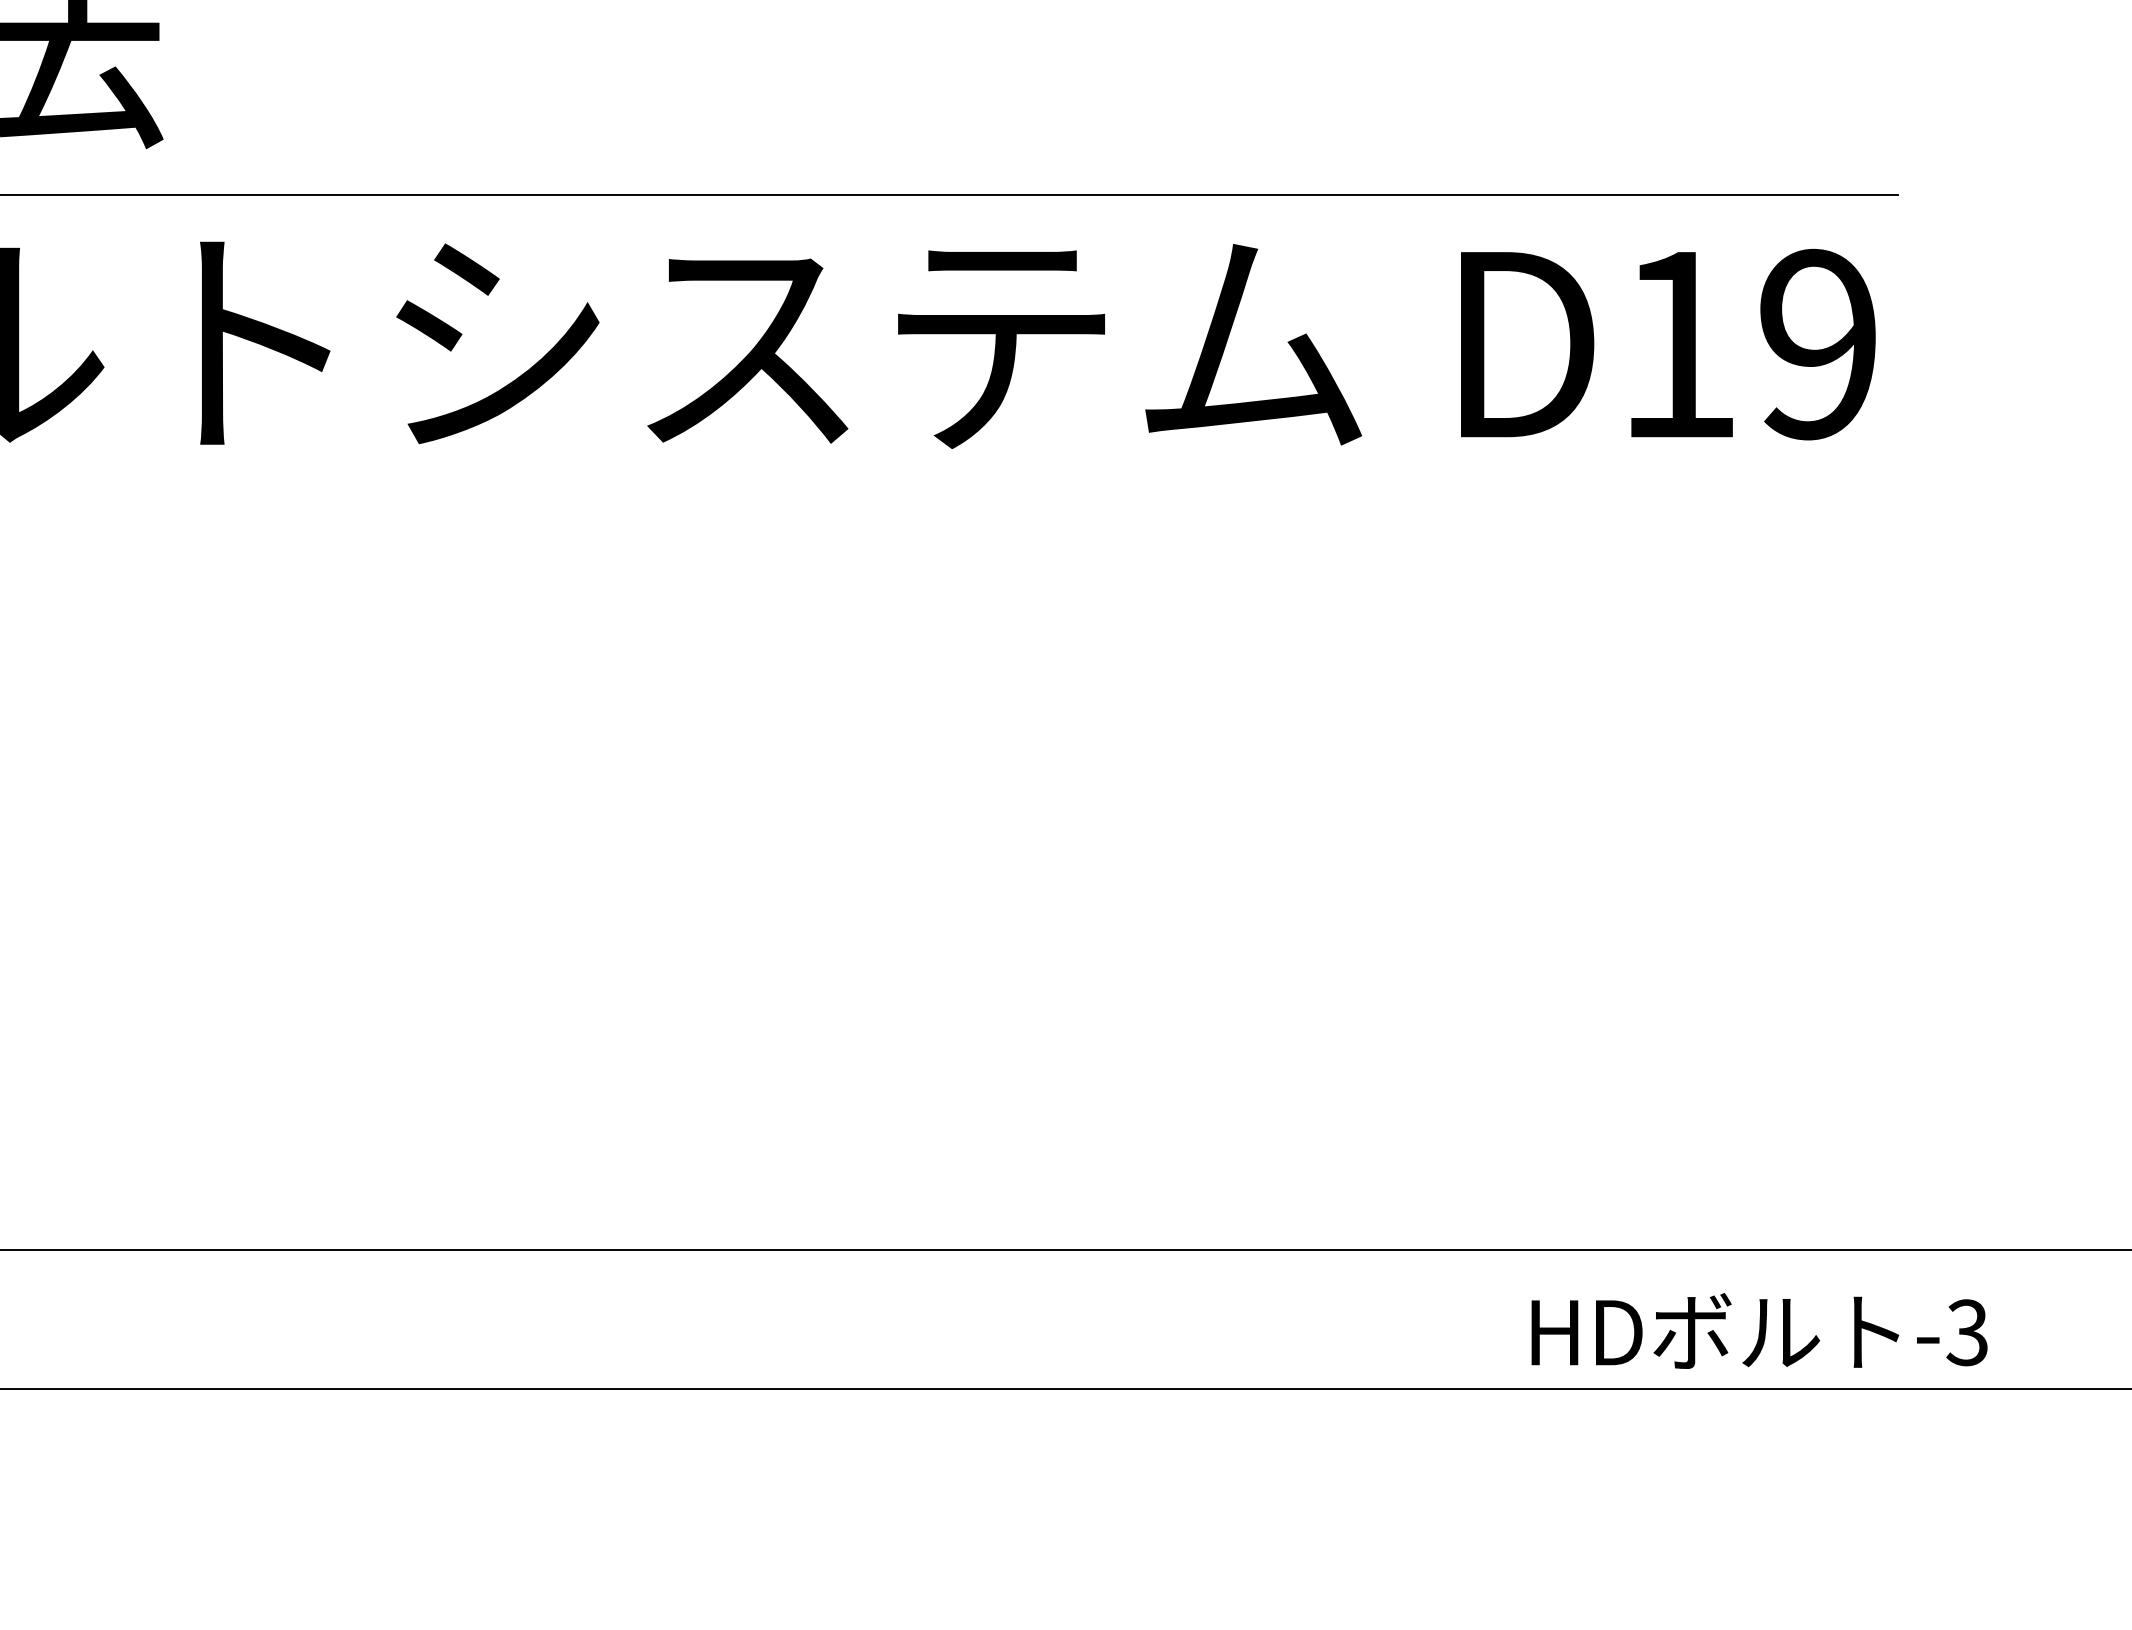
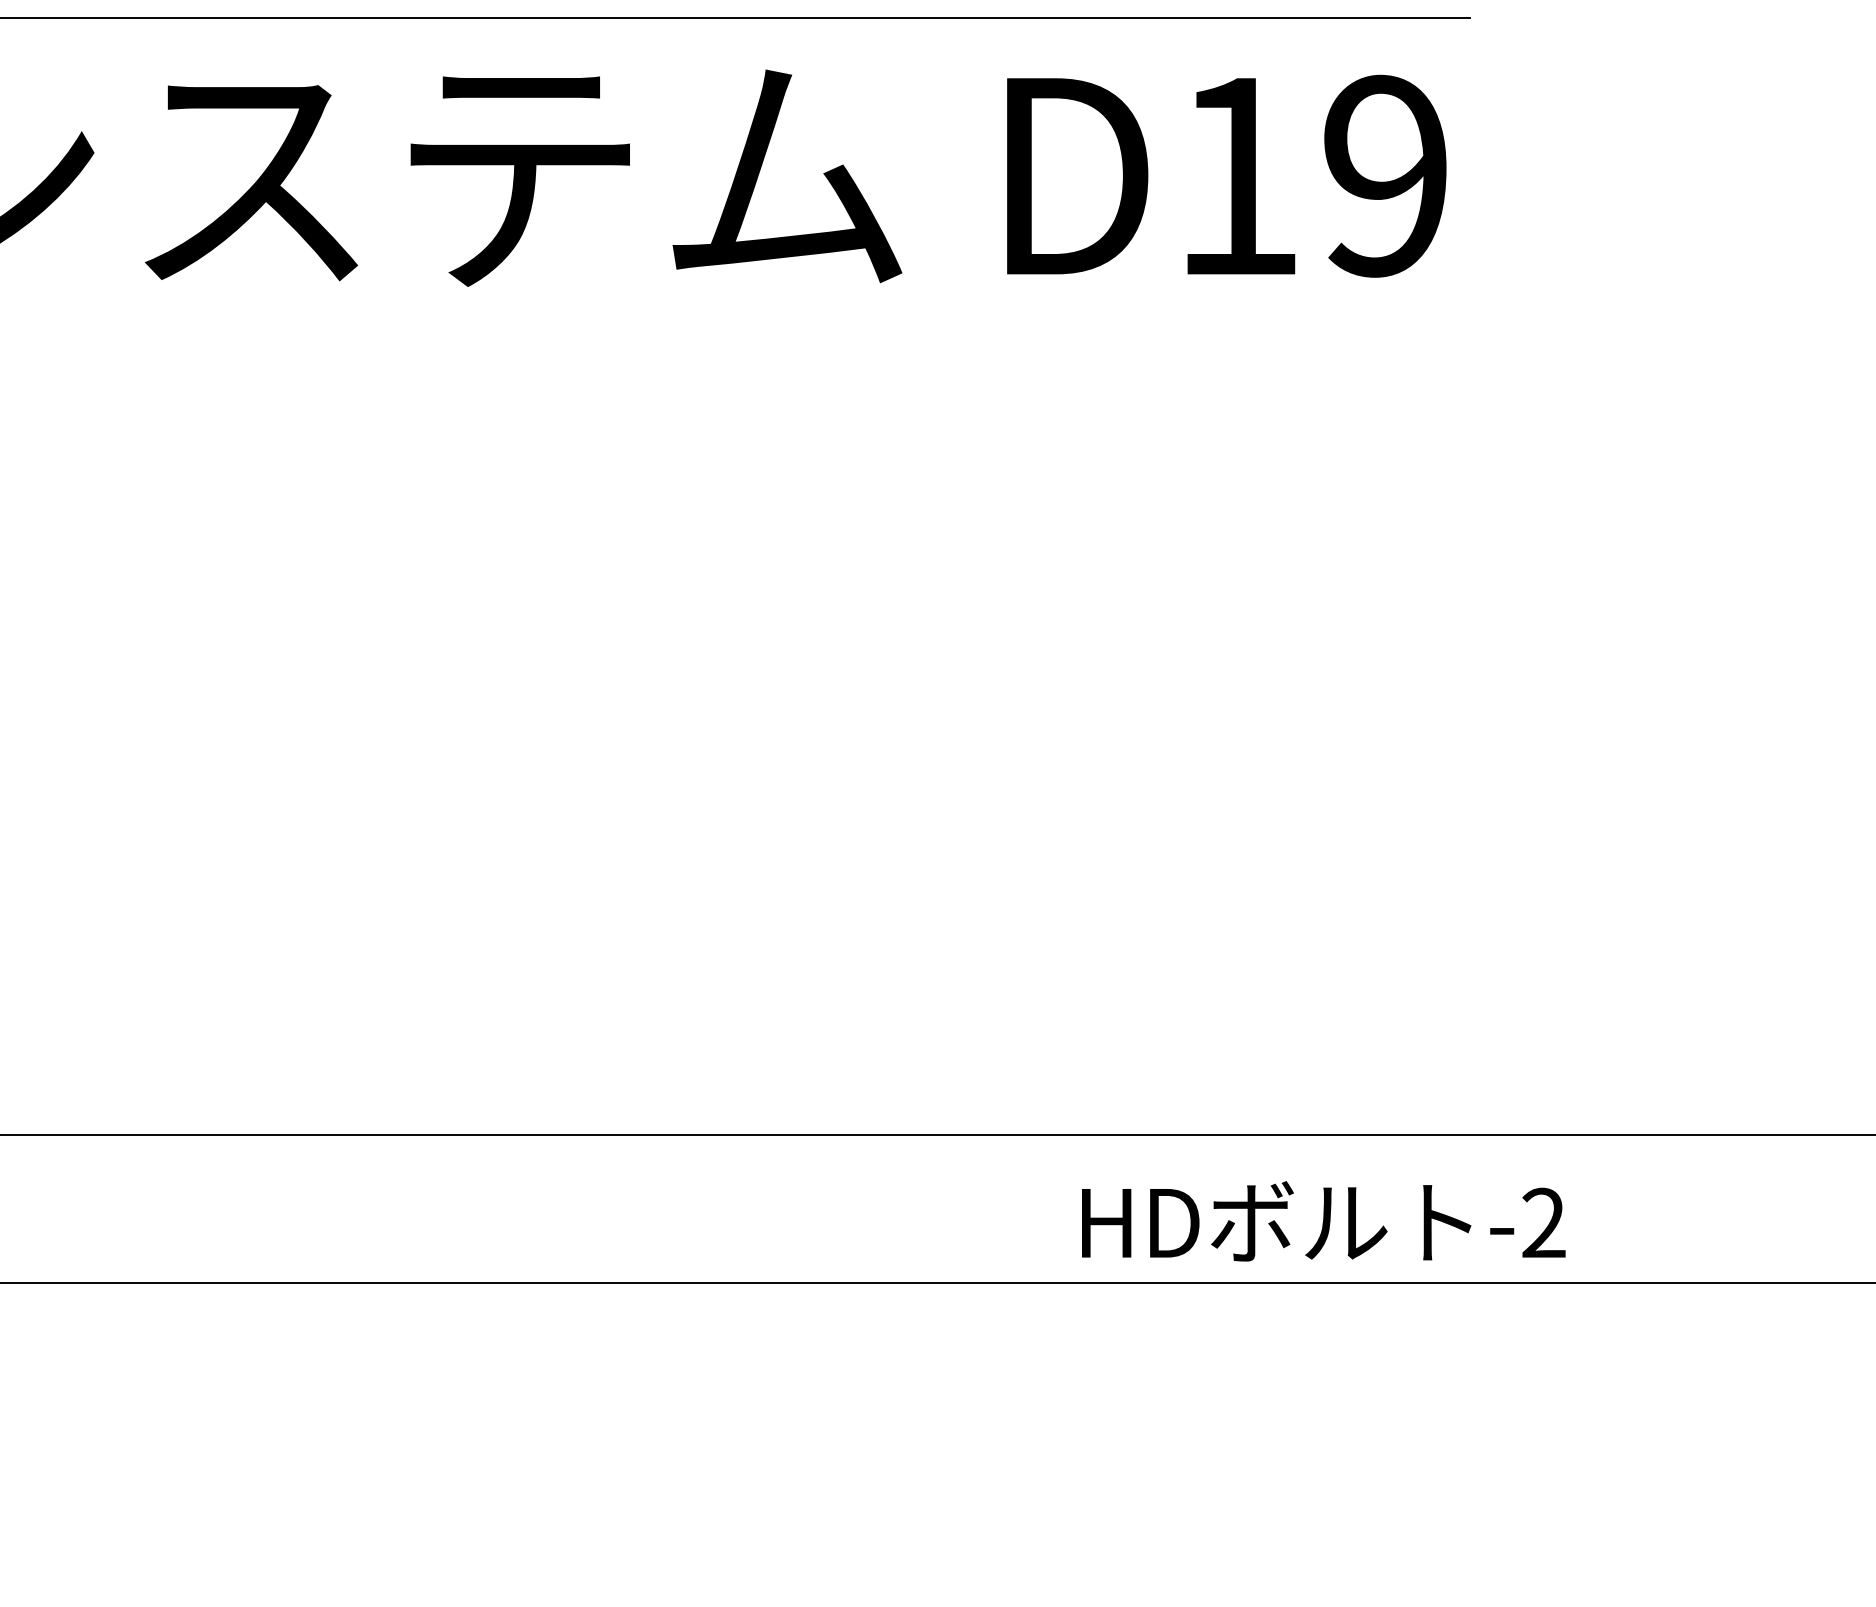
text: (1967, 1332) -> (1543, 1222), -3 -> -2

